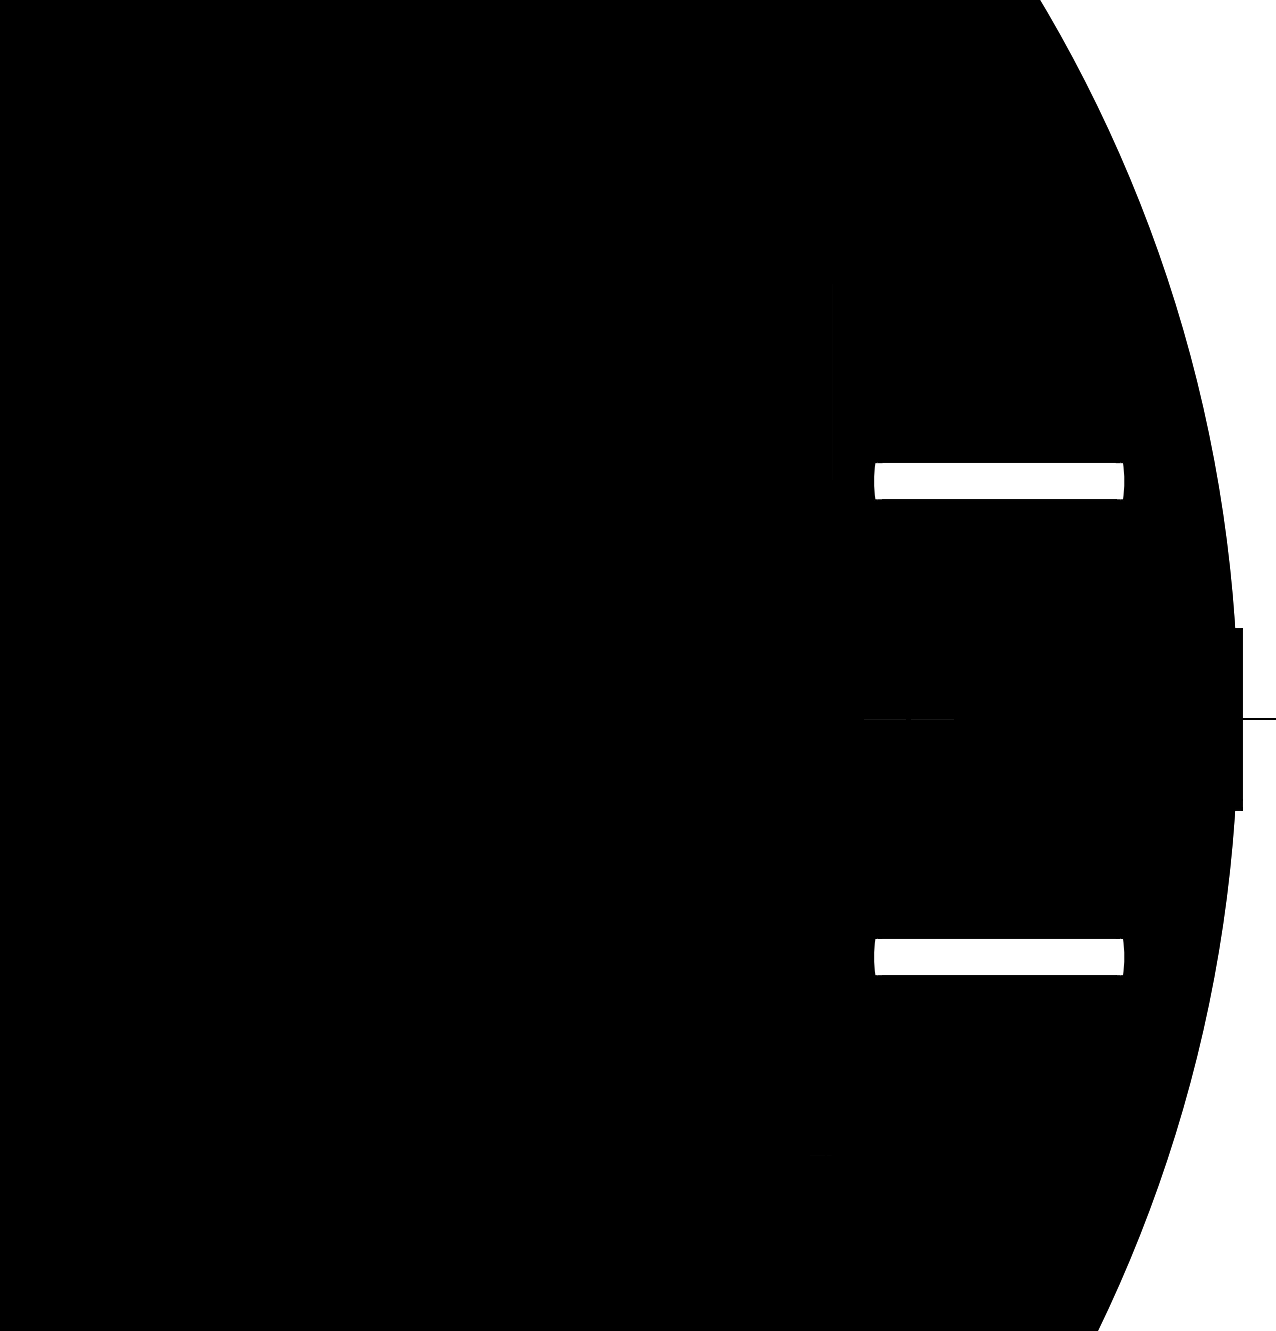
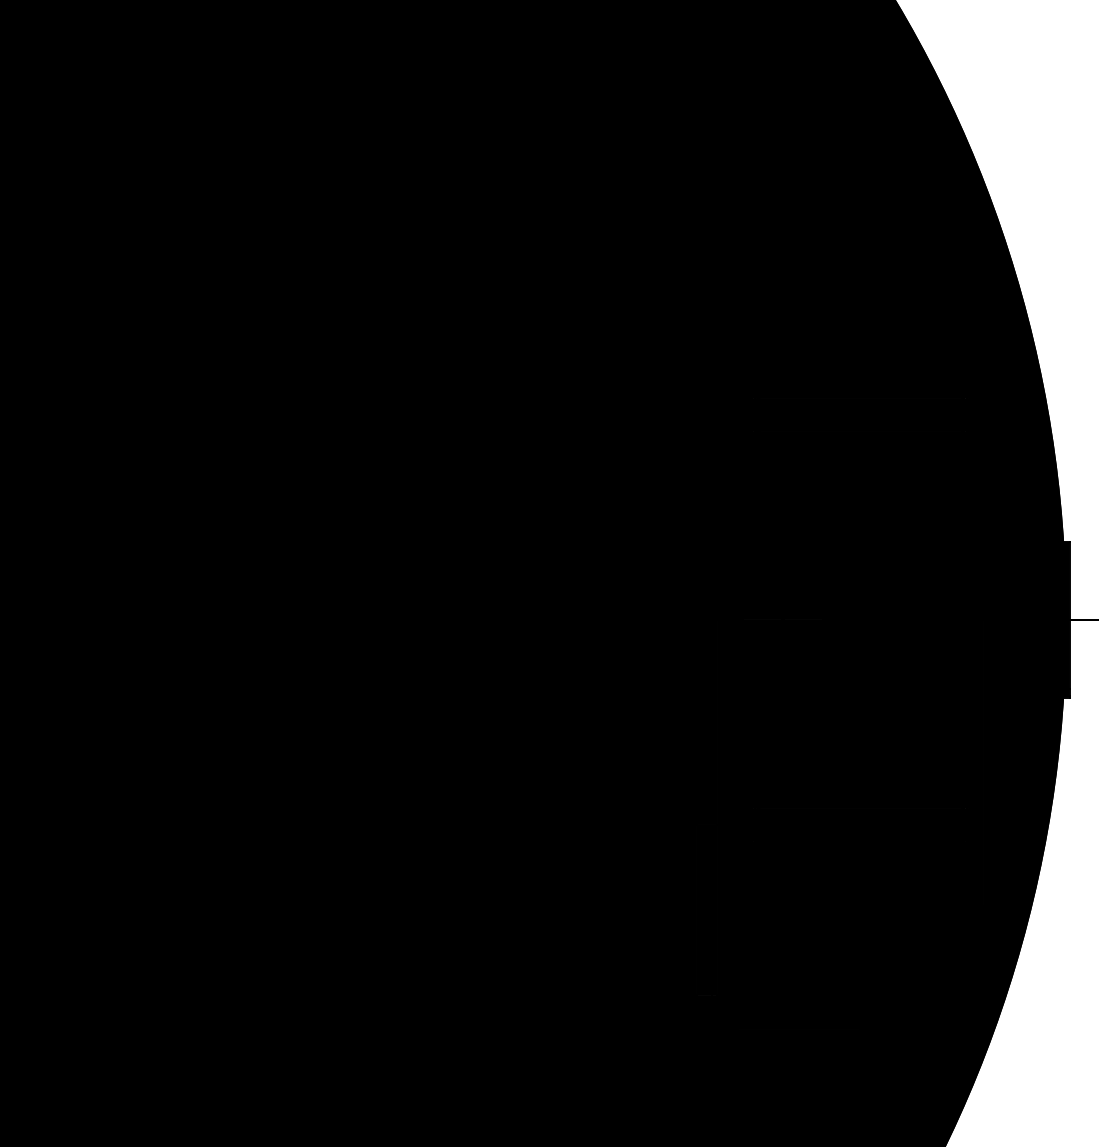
fill: (999, 480) -> (860, 414), added
fill: (999, 956) -> (860, 824), added

